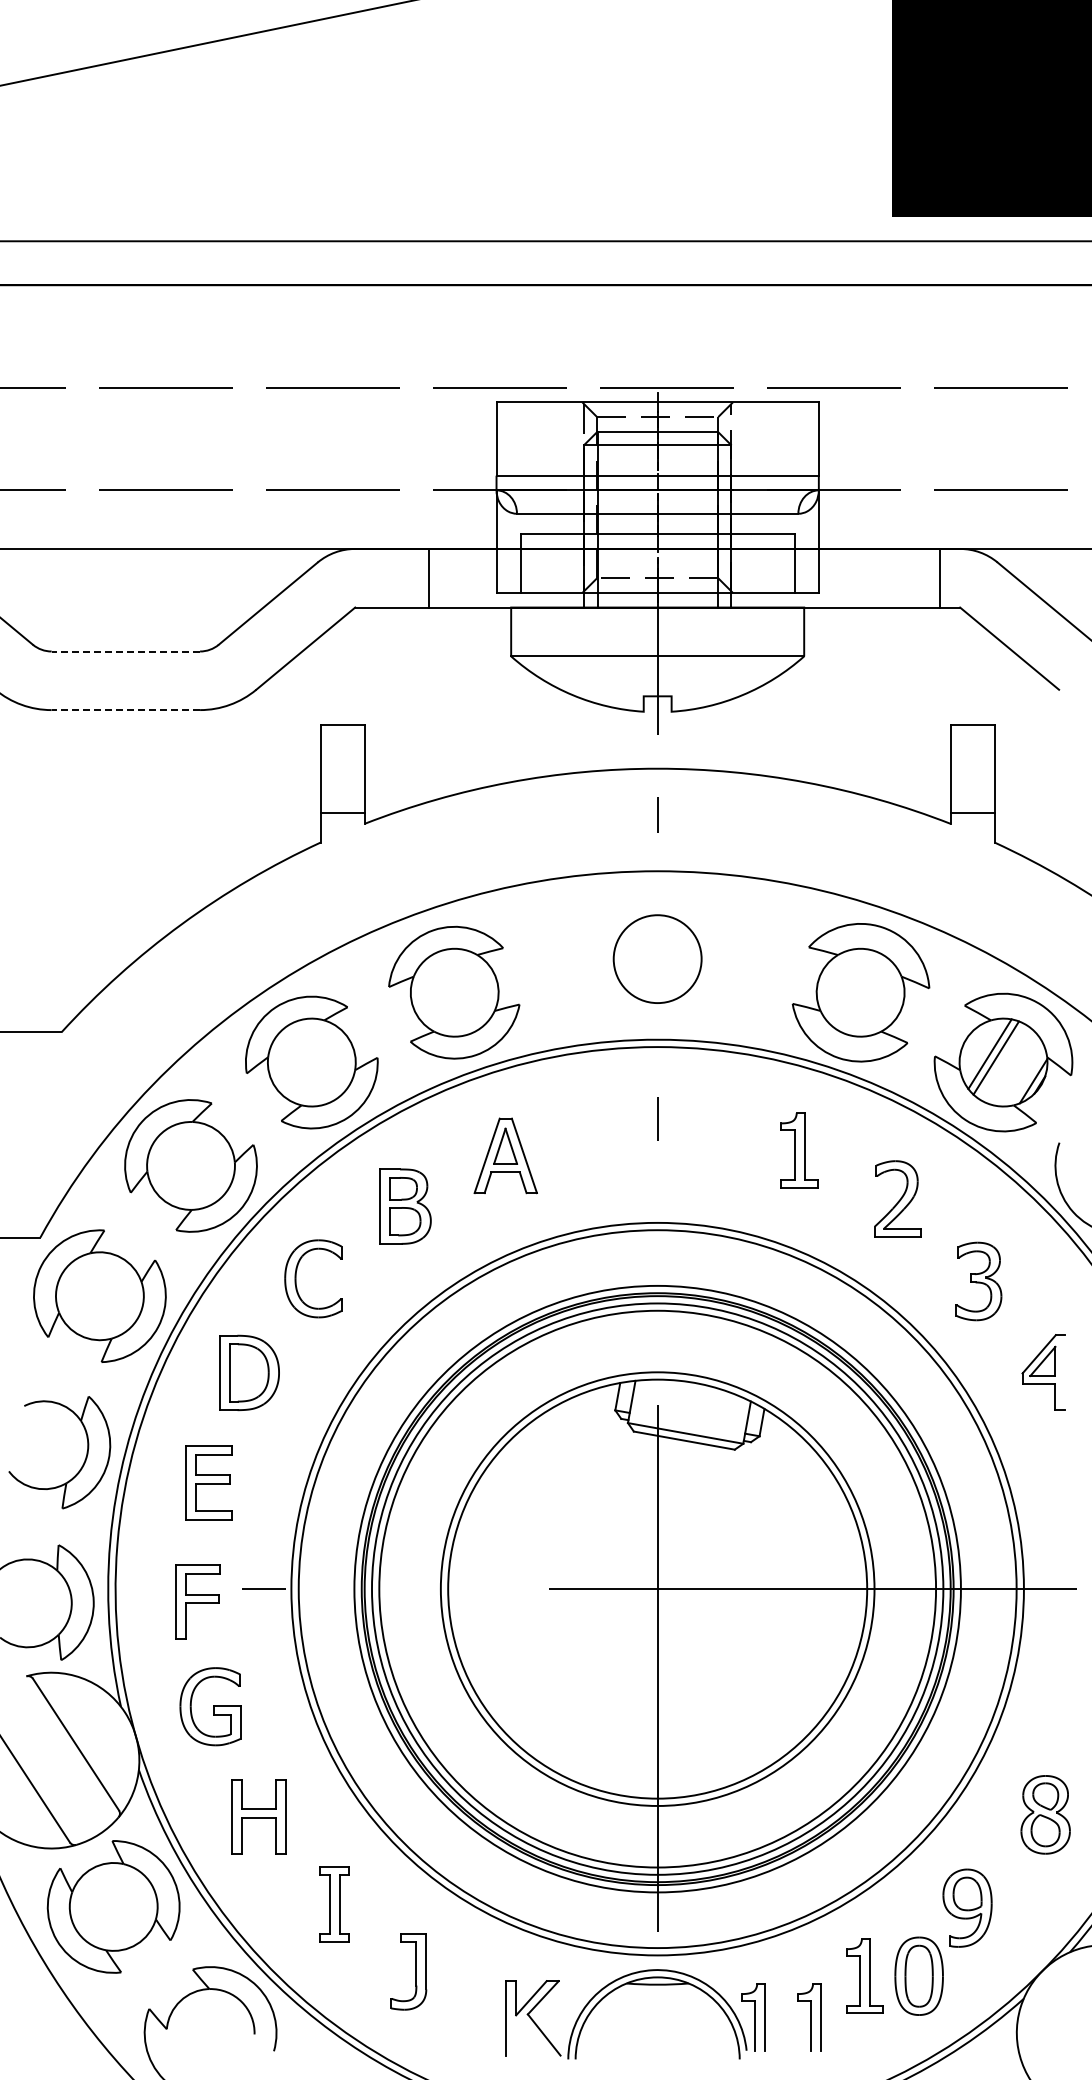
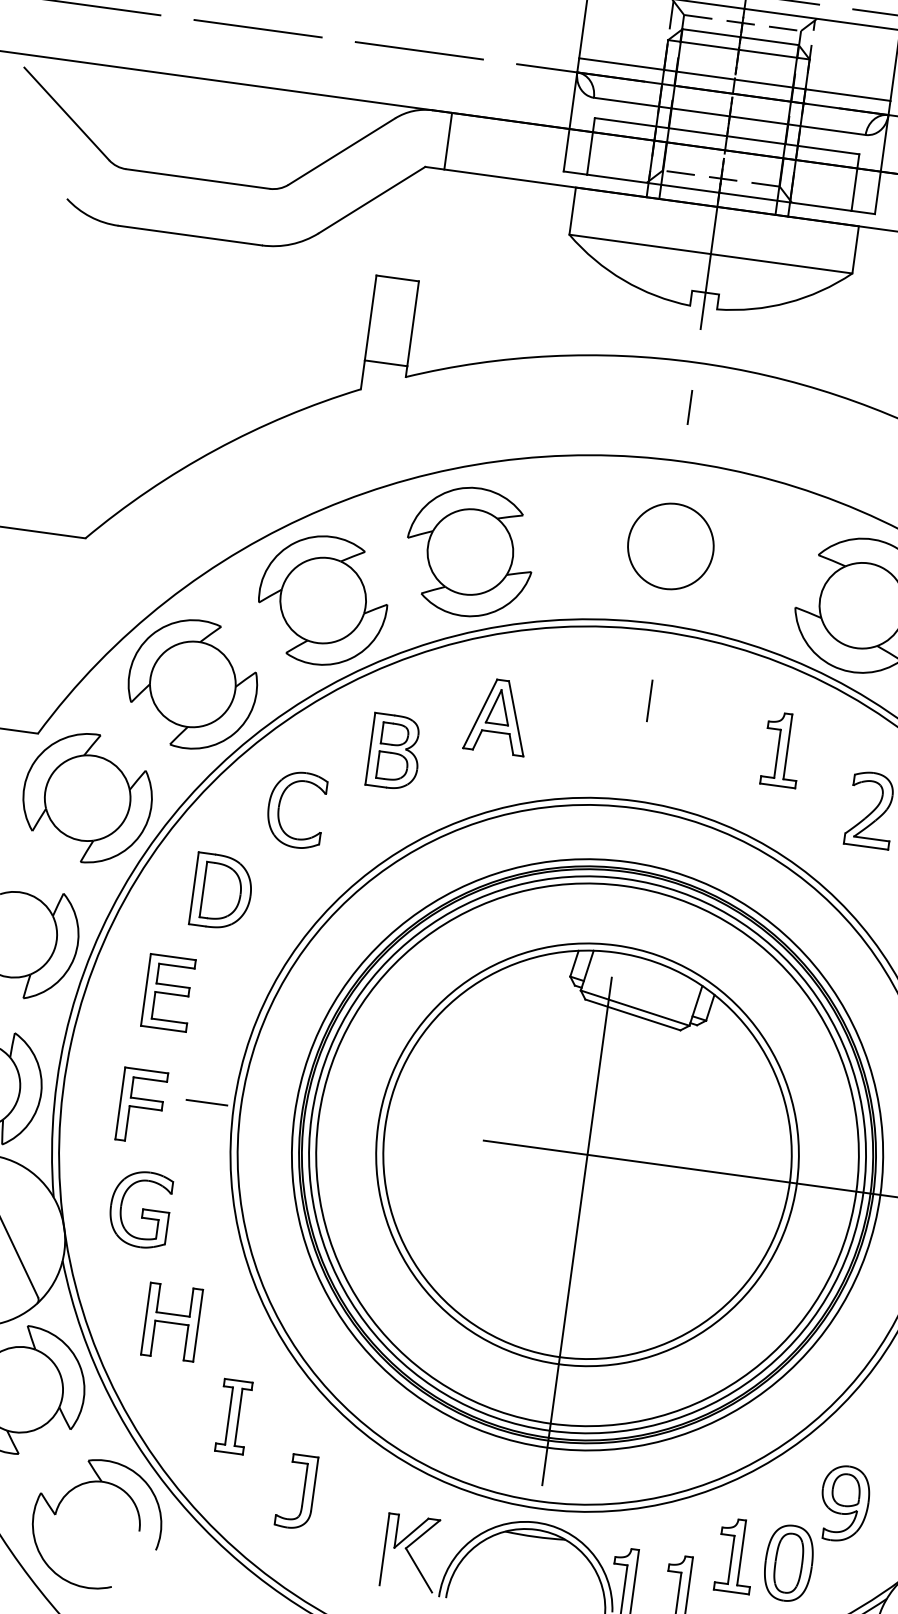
line: (428, 577) -> (447, 140), moved
line: (125, 651) -> (197, 178), dashed -> solid
line: (125, 710) -> (189, 235), dashed -> solid

